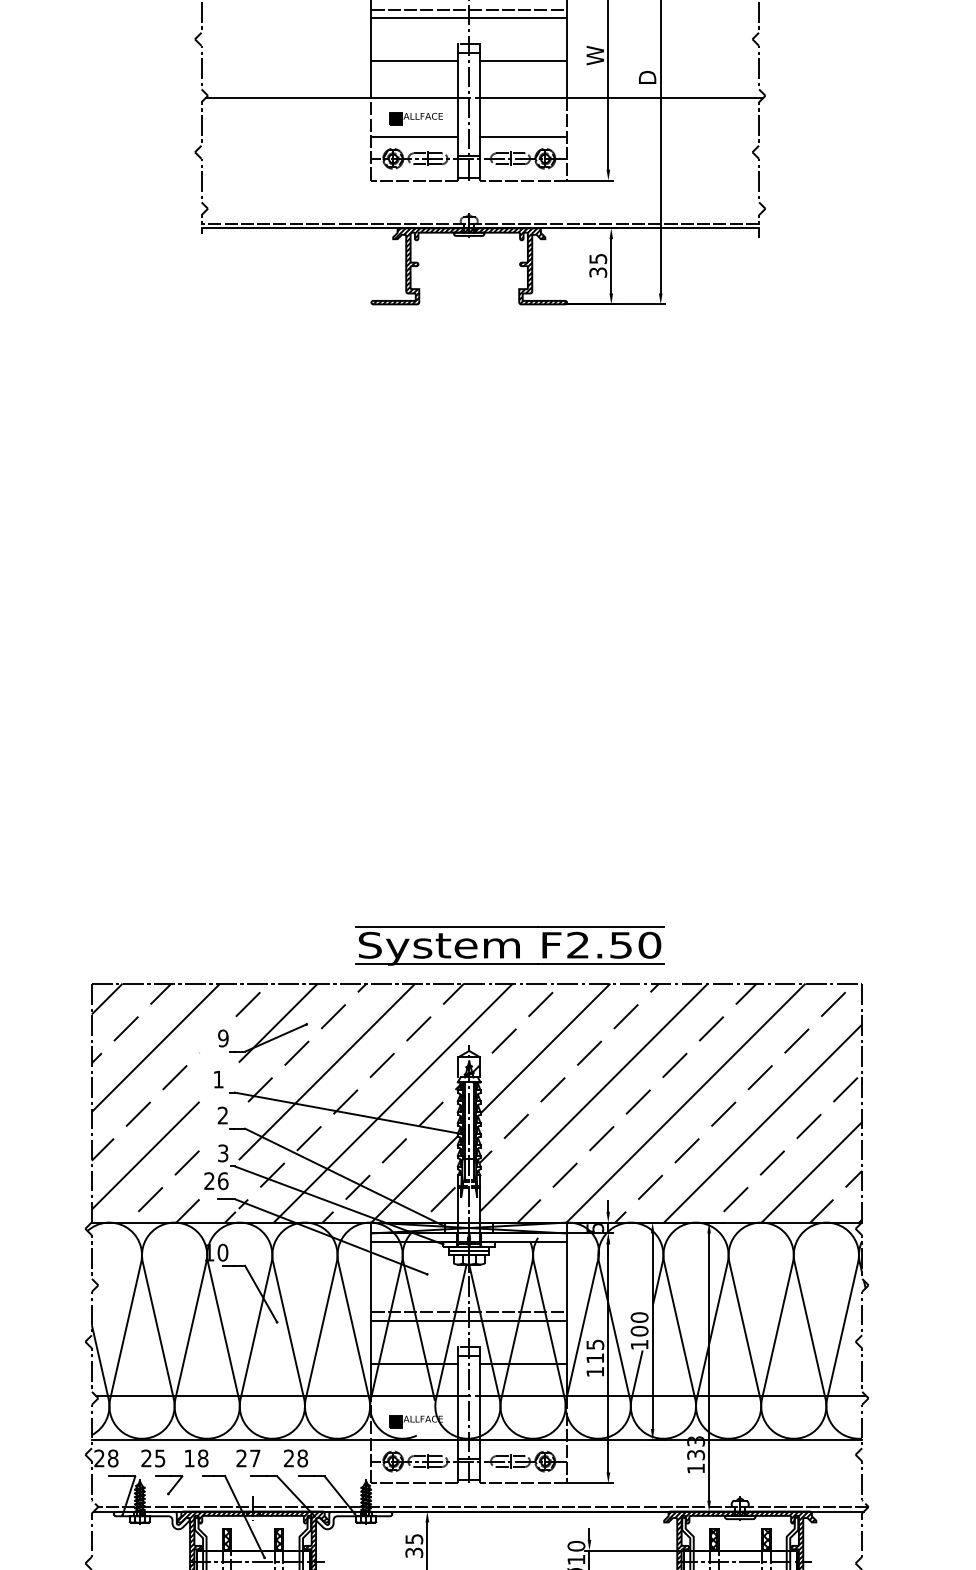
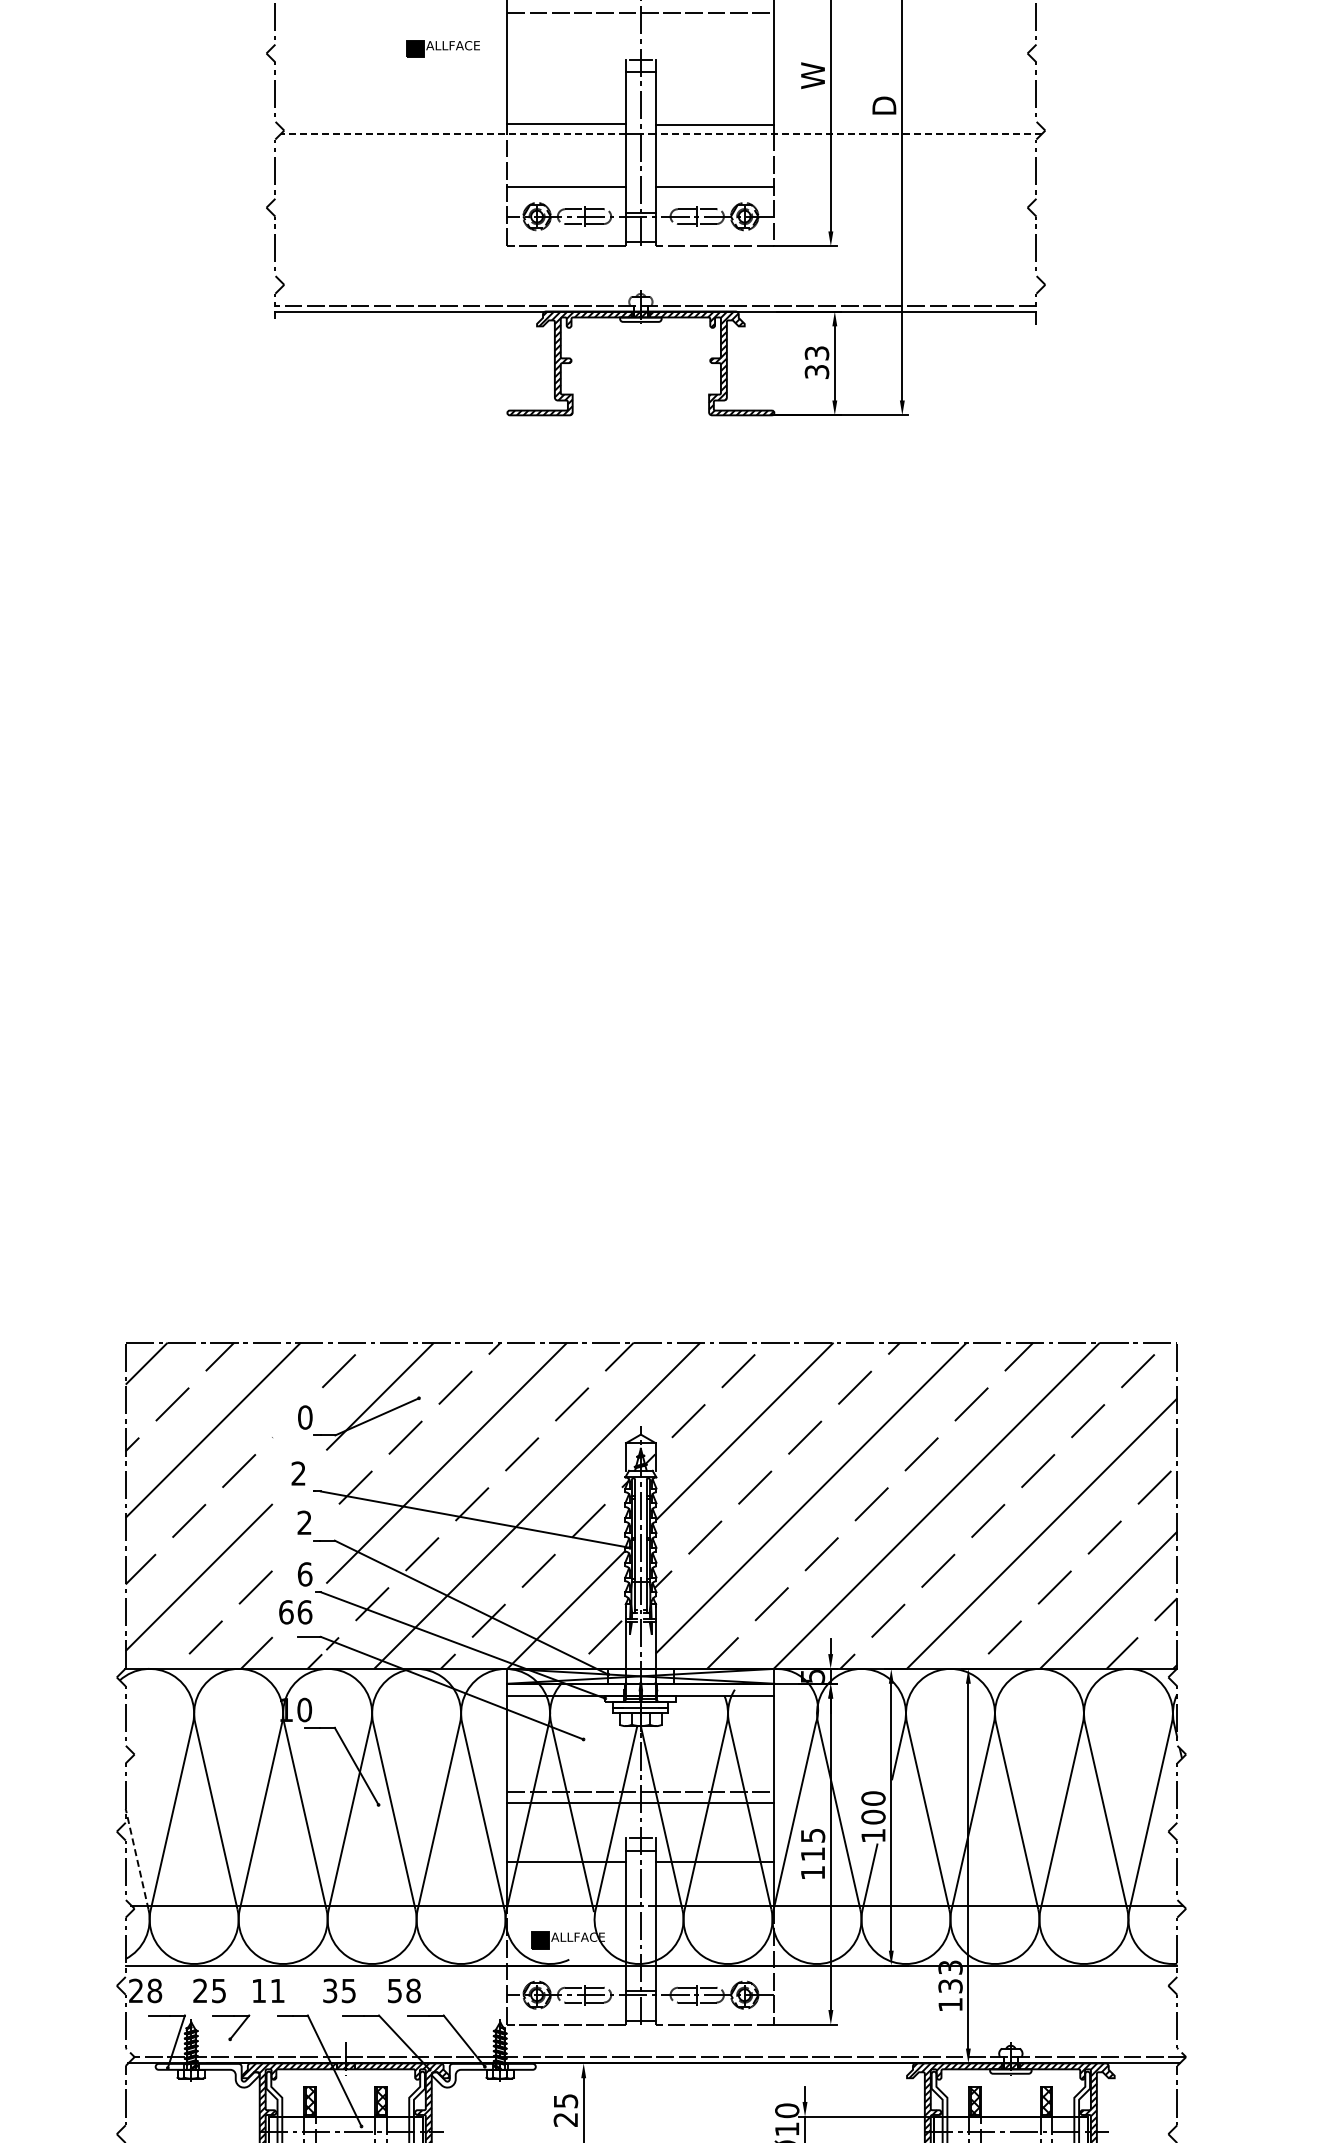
line: (468, 18) -> (640, 24), removed
line: (414, 61) -> (566, 124), moved
line: (523, 61) -> (714, 125), moved
line: (331, 97) -> (453, 133), solid -> dashed
line: (621, 97) -> (848, 133), solid -> dashed
part: (415, 118) -> (442, 48), moved
text: (597, 258) -> (816, 352), 35 -> 33
part: (508, 941) -> (694, 1285), removed
text: (222, 1038) -> (304, 1417), 9 -> 0
text: (218, 1079) -> (298, 1473), 1 -> 2
text: (222, 1153) -> (304, 1574), 3 -> 6
text: (209, 1181) -> (286, 1612), 26 -> 66
line: (100, 1362) -> (137, 1859), solid -> dashed
text: (203, 1458) -> (277, 1990), 18 -> 11
text: (248, 1458) -> (339, 1991), 27 -> 35
text: (288, 1458) -> (394, 1990), 28 -> 58
text: (414, 1552) -> (565, 2119), 35 -> 25

